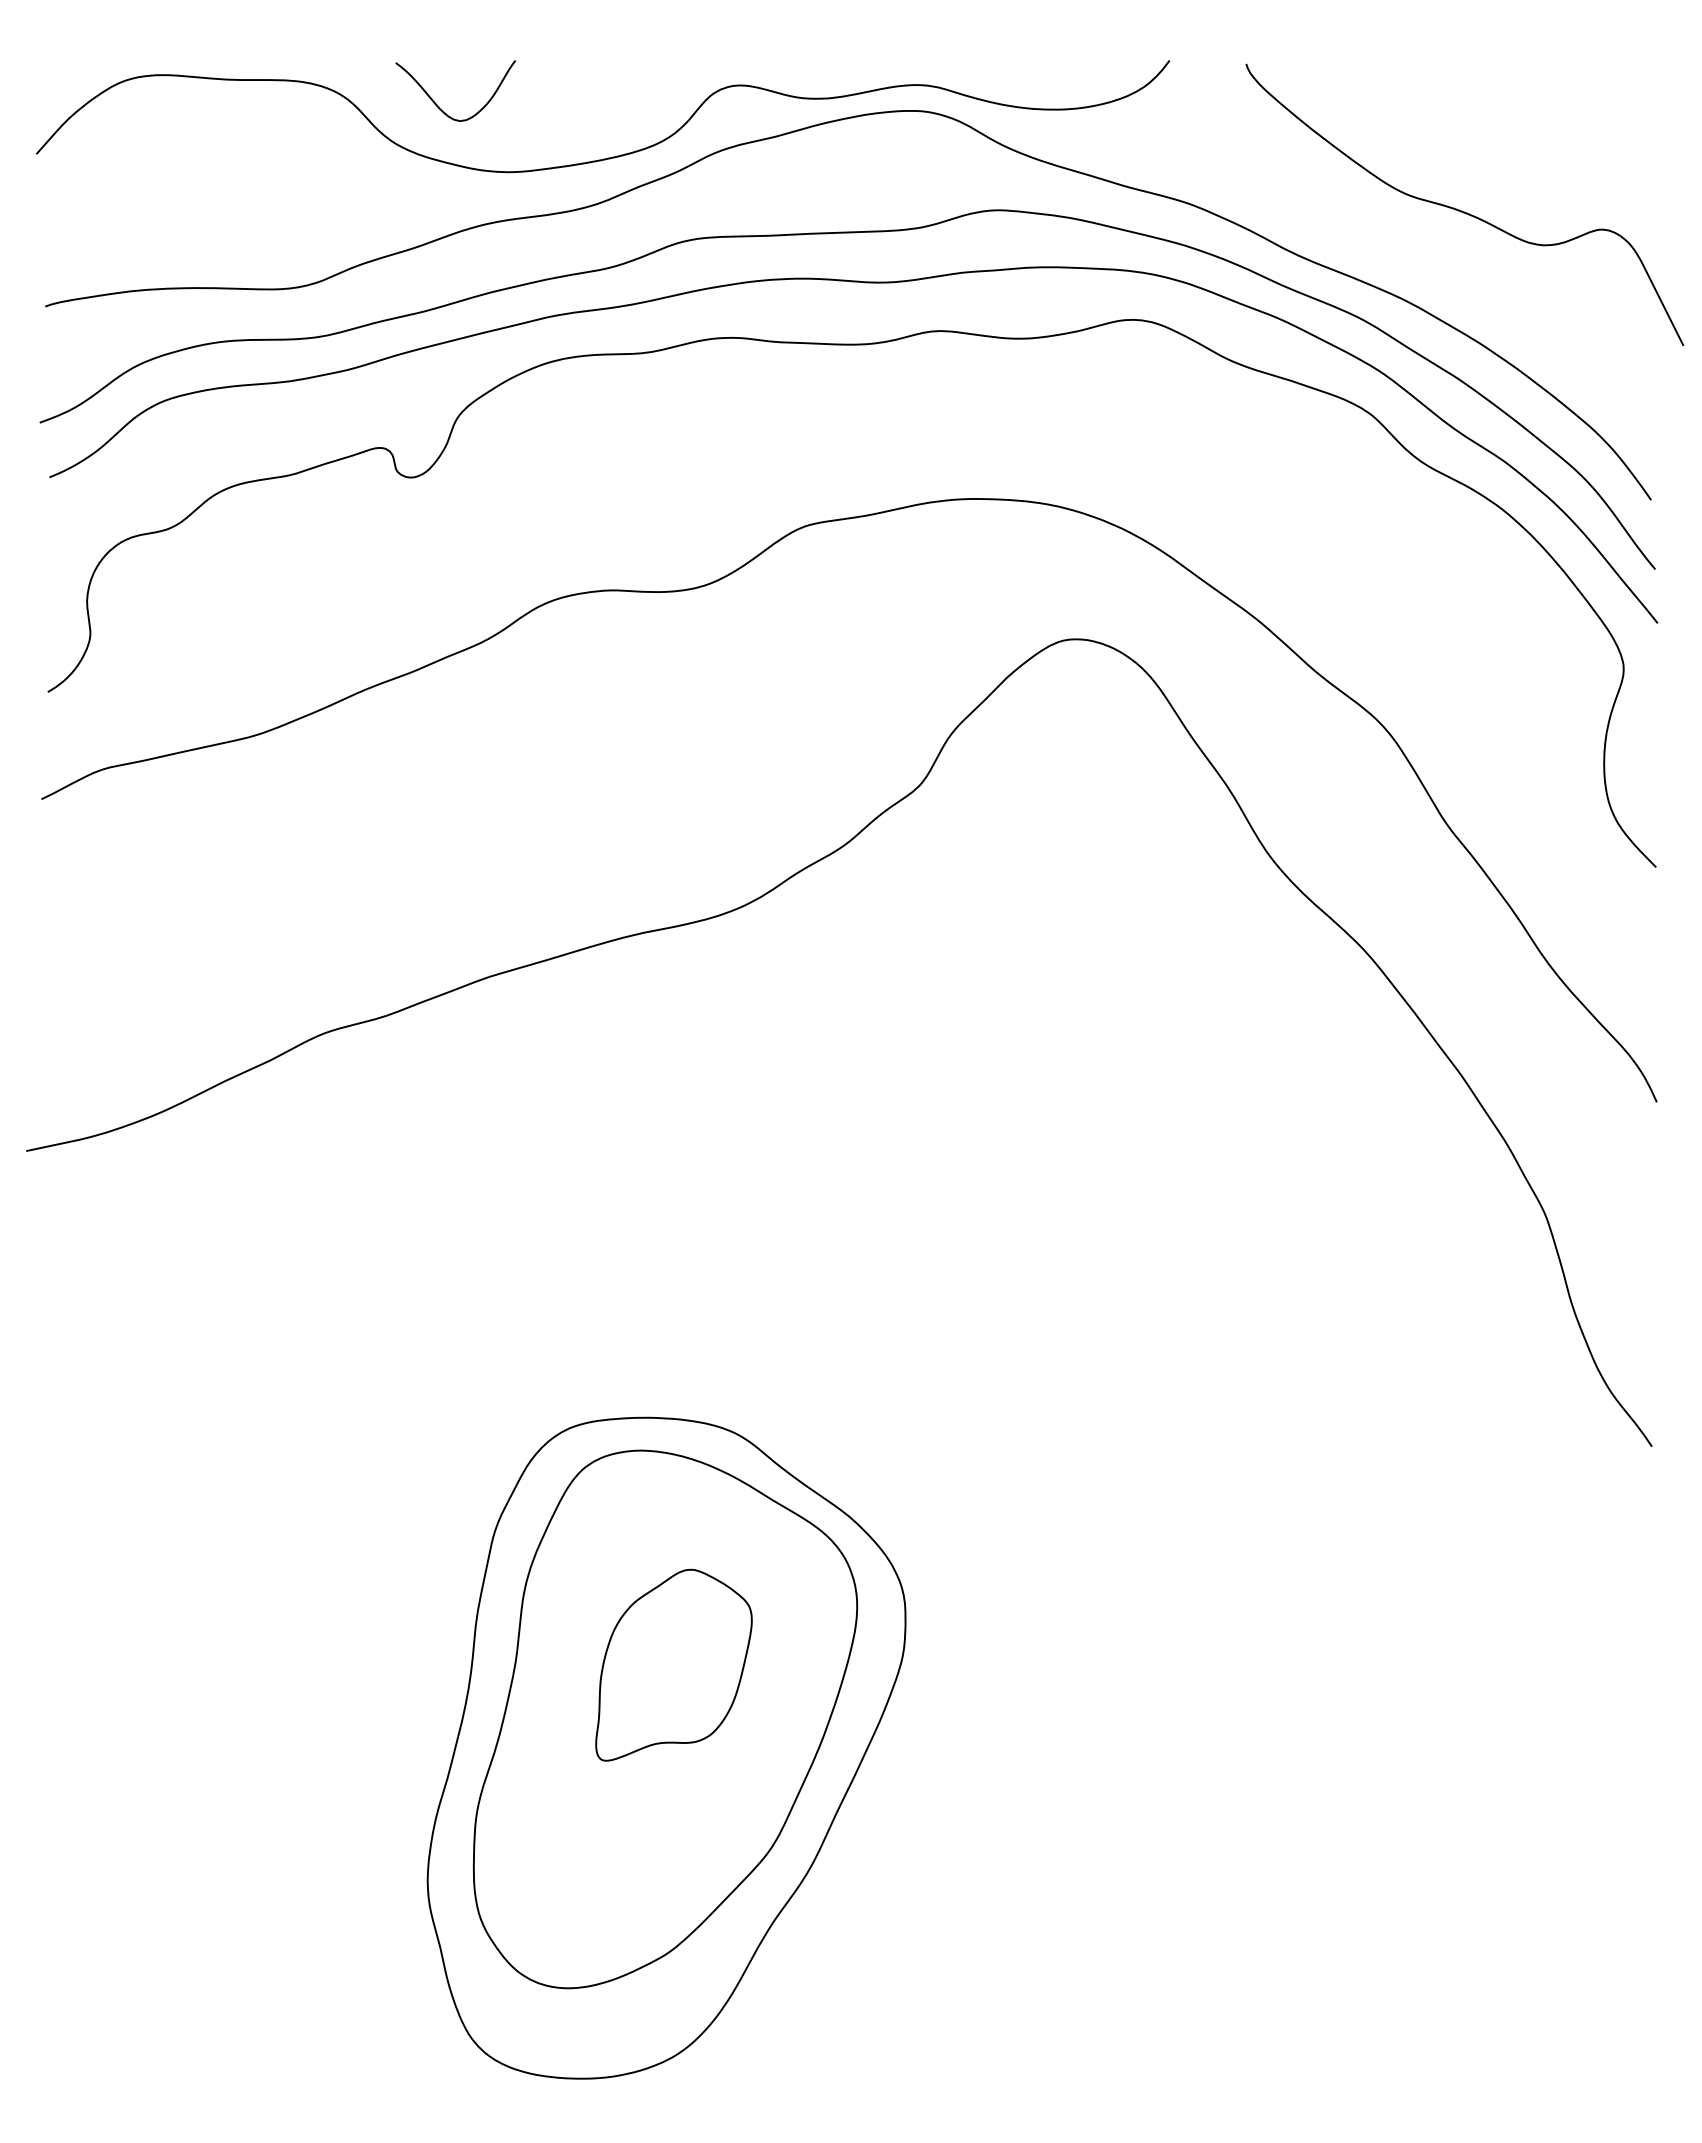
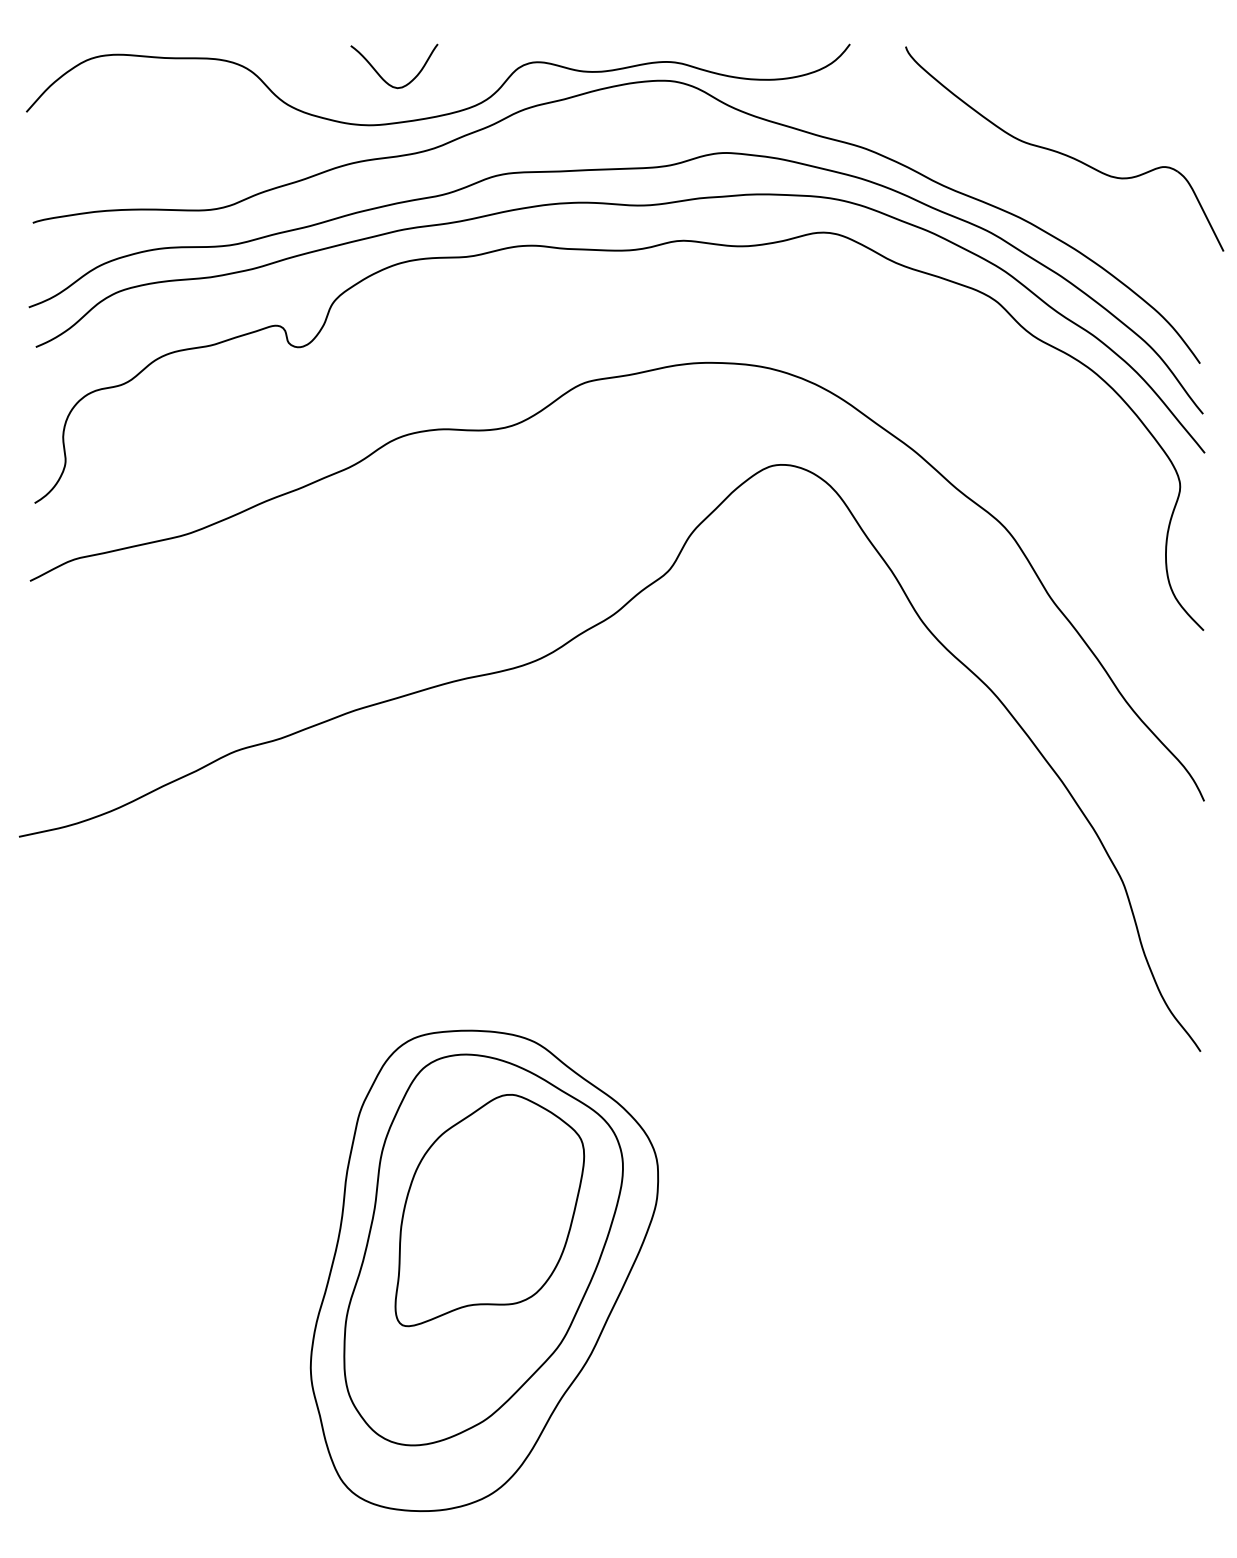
curve: (439, 106) -> (382, 77), moved
part: (673, 1665) -> (489, 1210), size x1.67

